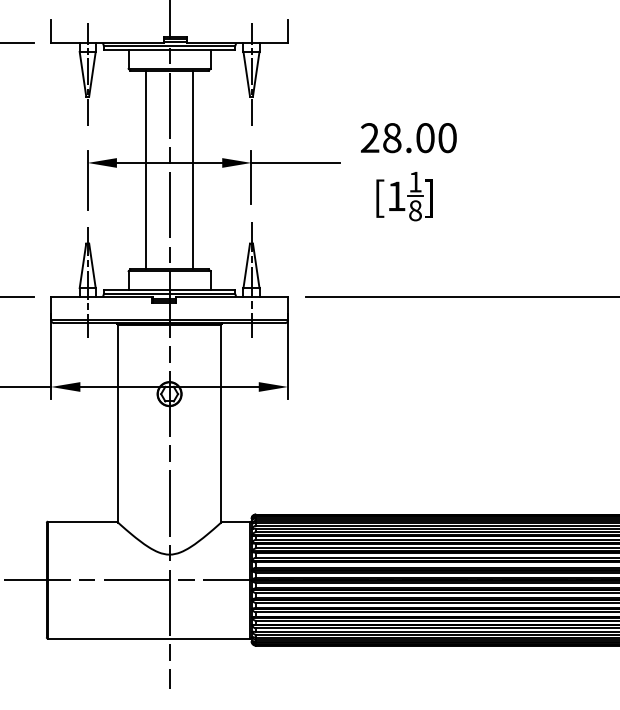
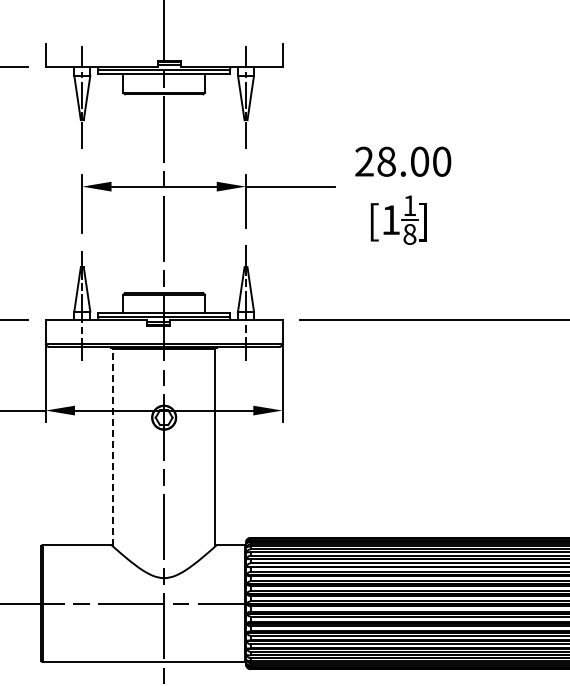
line: (146, 169) -> (141, 193), removed
line: (193, 169) -> (188, 193), removed
line: (118, 424) -> (113, 448), solid -> dashed

